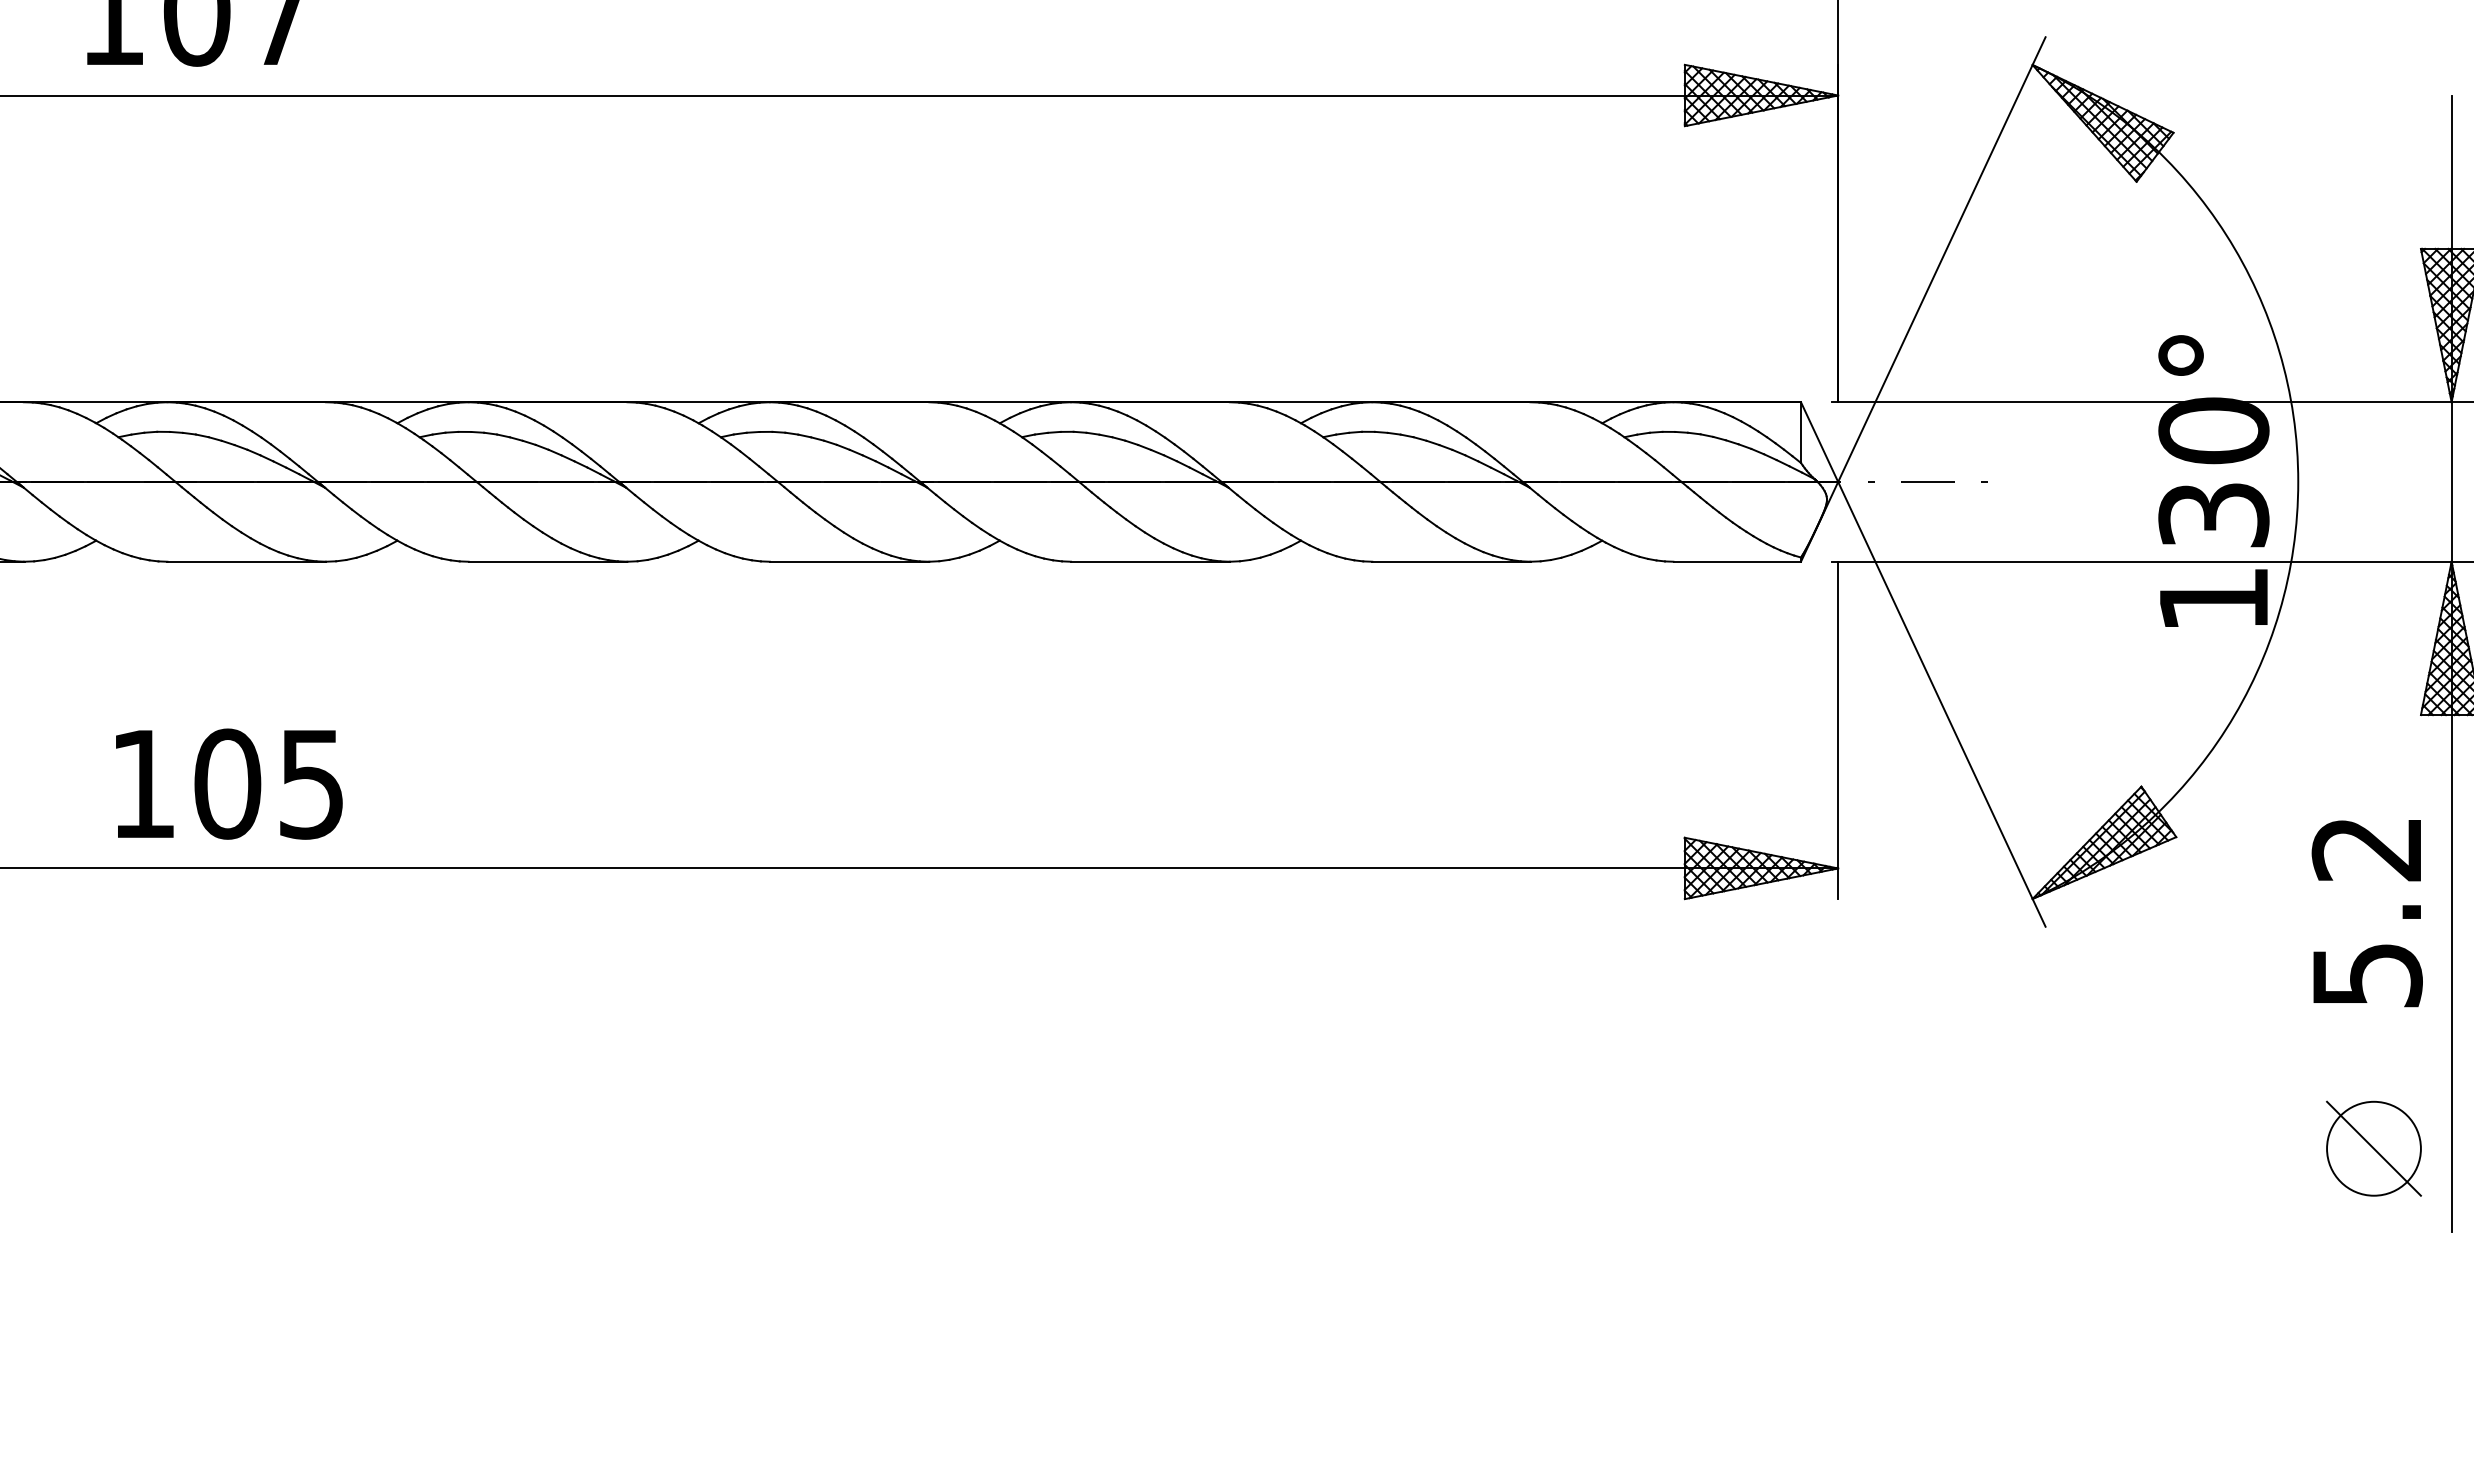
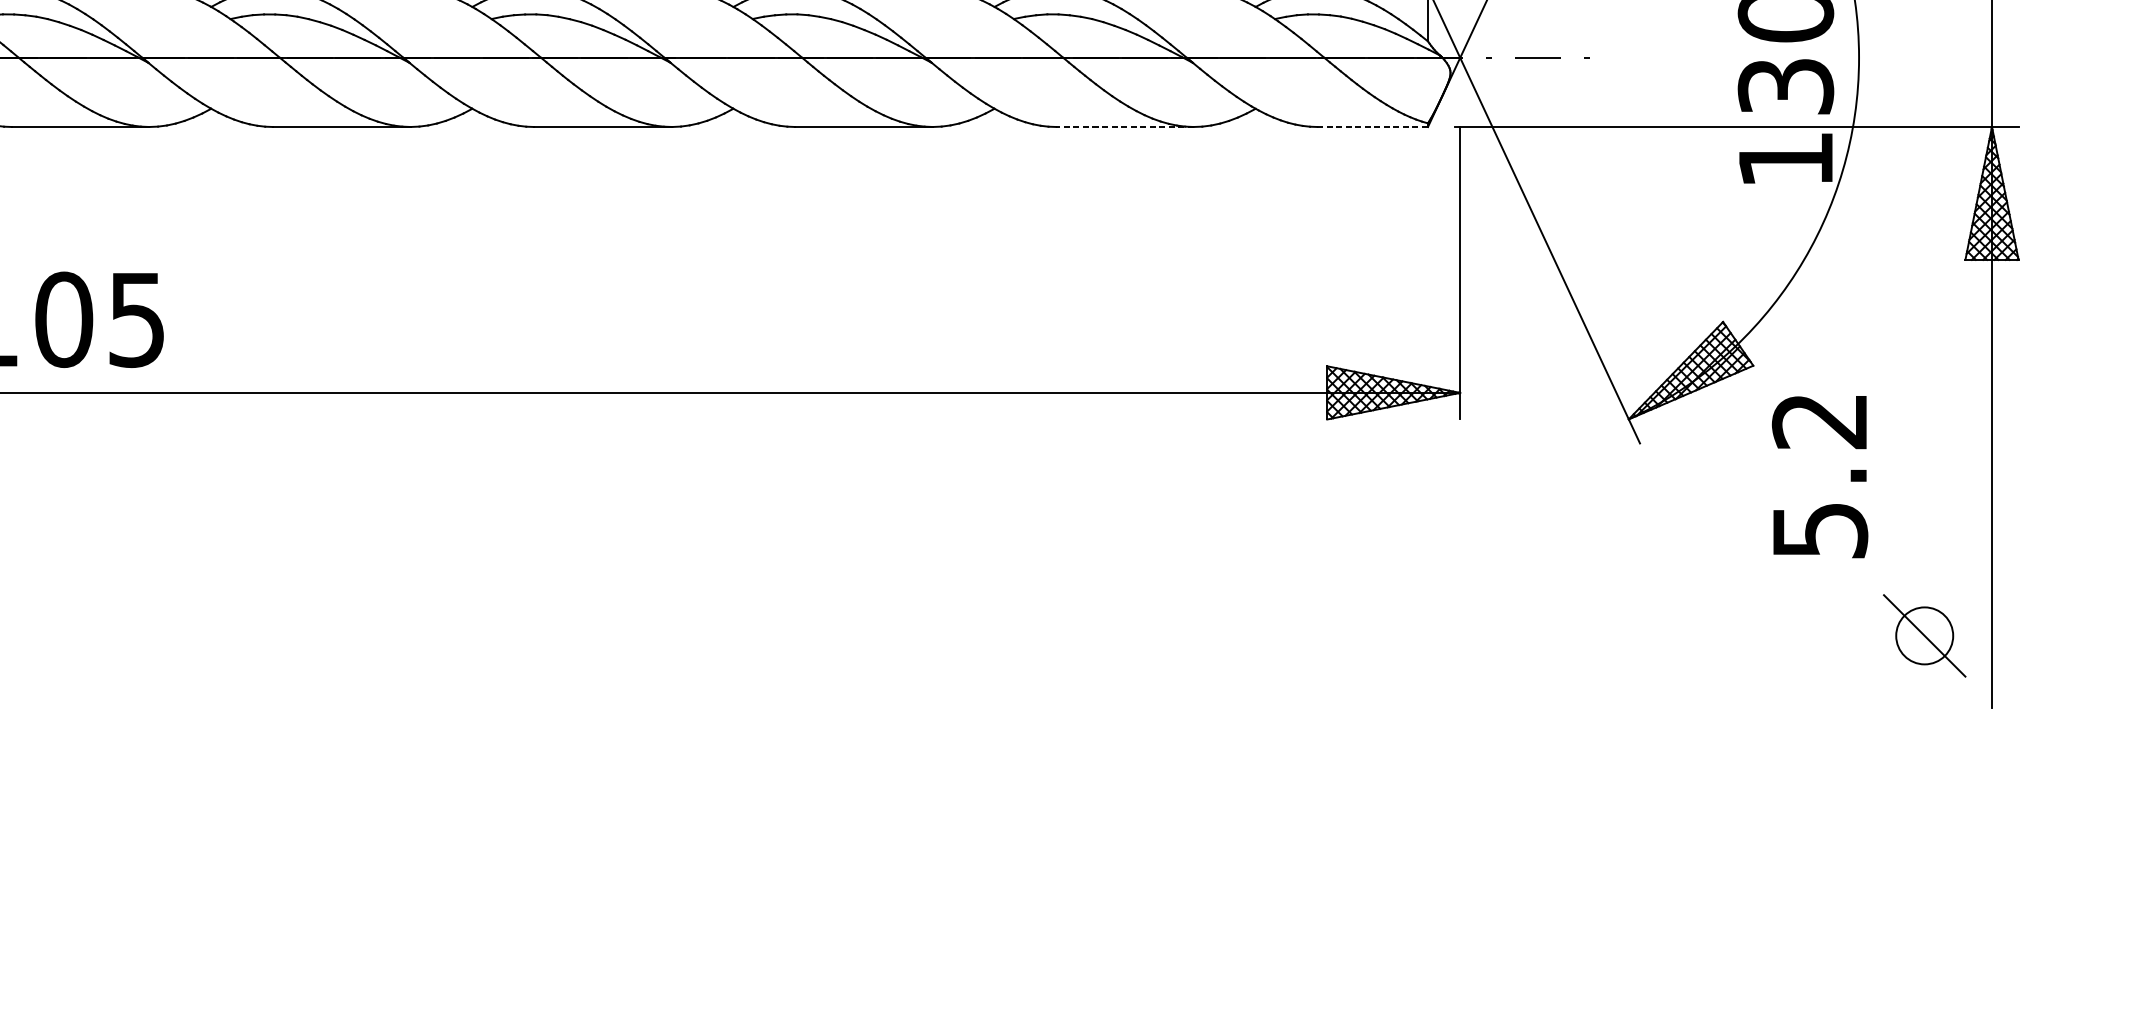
line: (1451, 561) -> (1125, 126), solid -> dashed
line: (1737, 561) -> (1372, 126), solid -> dashed
text: (2366, 913) -> (1819, 477), moved
circle: (2373, 1148) -> (1924, 635), size x0.7

